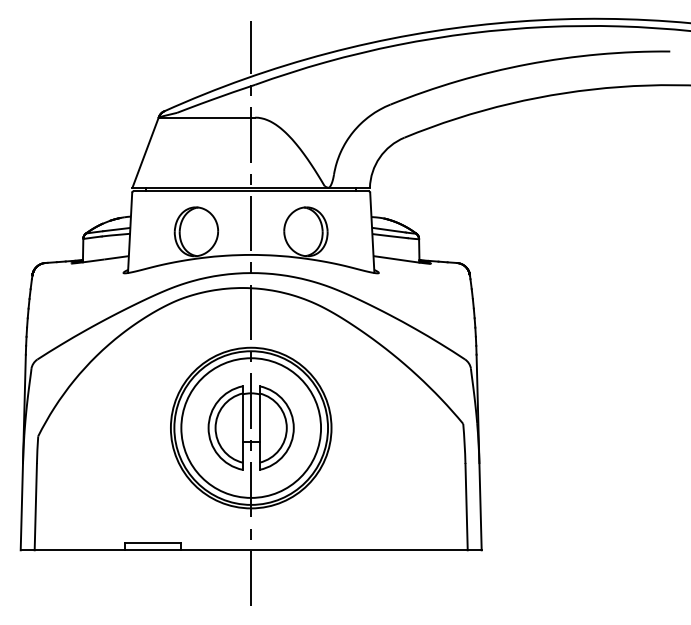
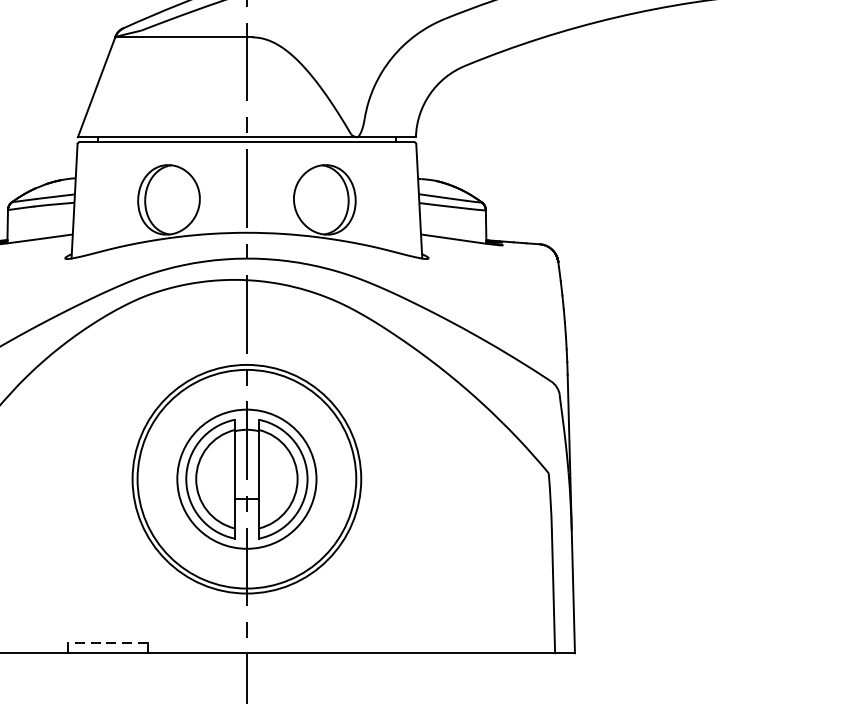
circle: (251, 427) -> (247, 478), size x0.7
line: (153, 543) -> (107, 643), solid -> dashed

